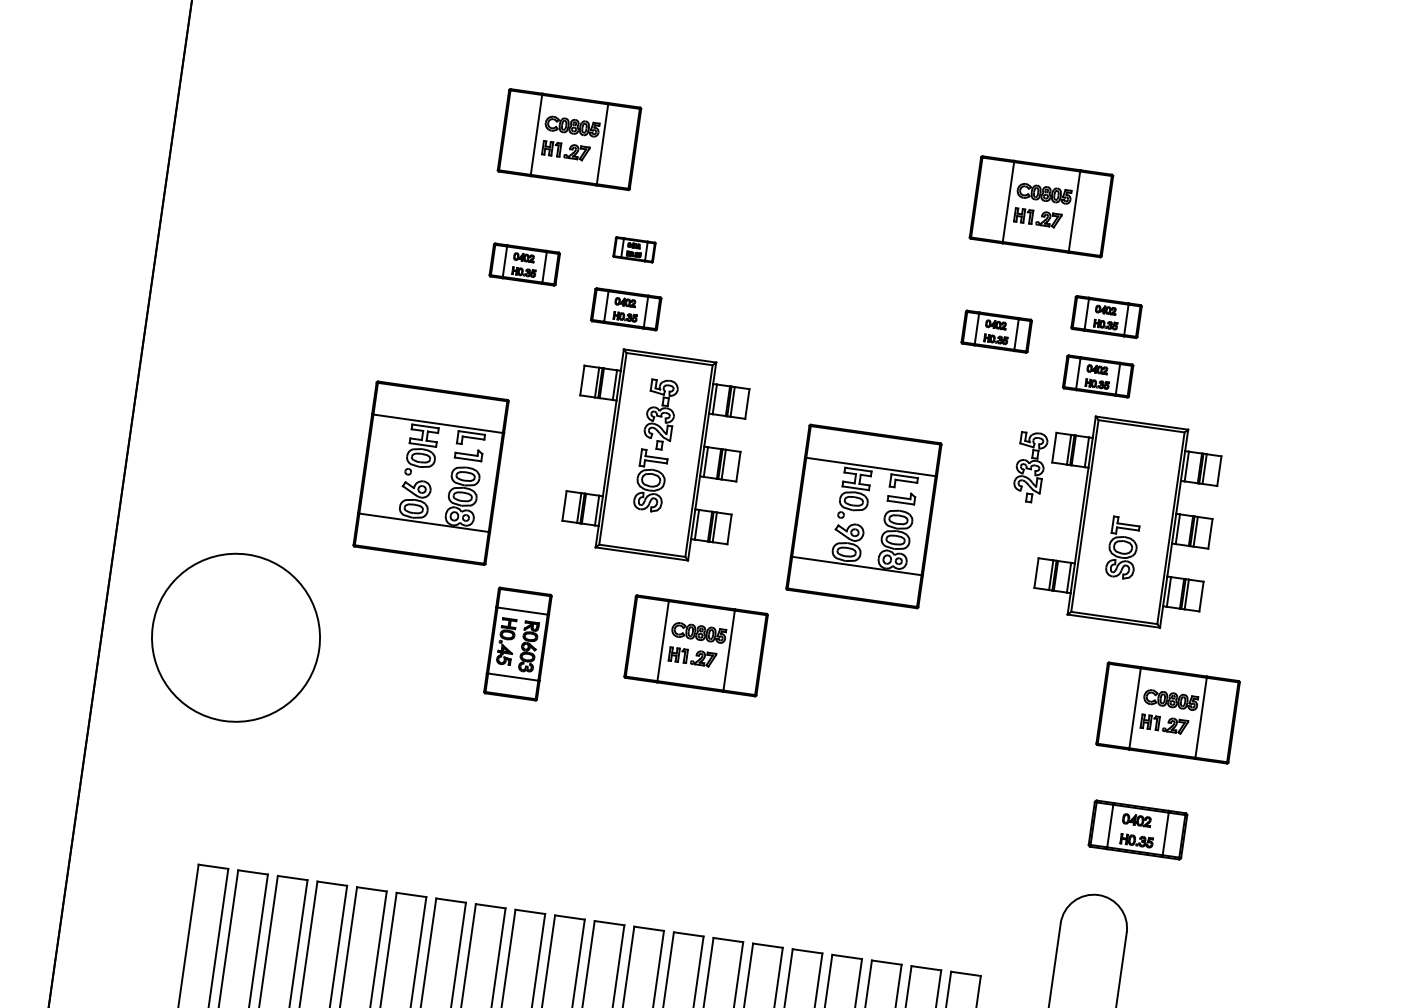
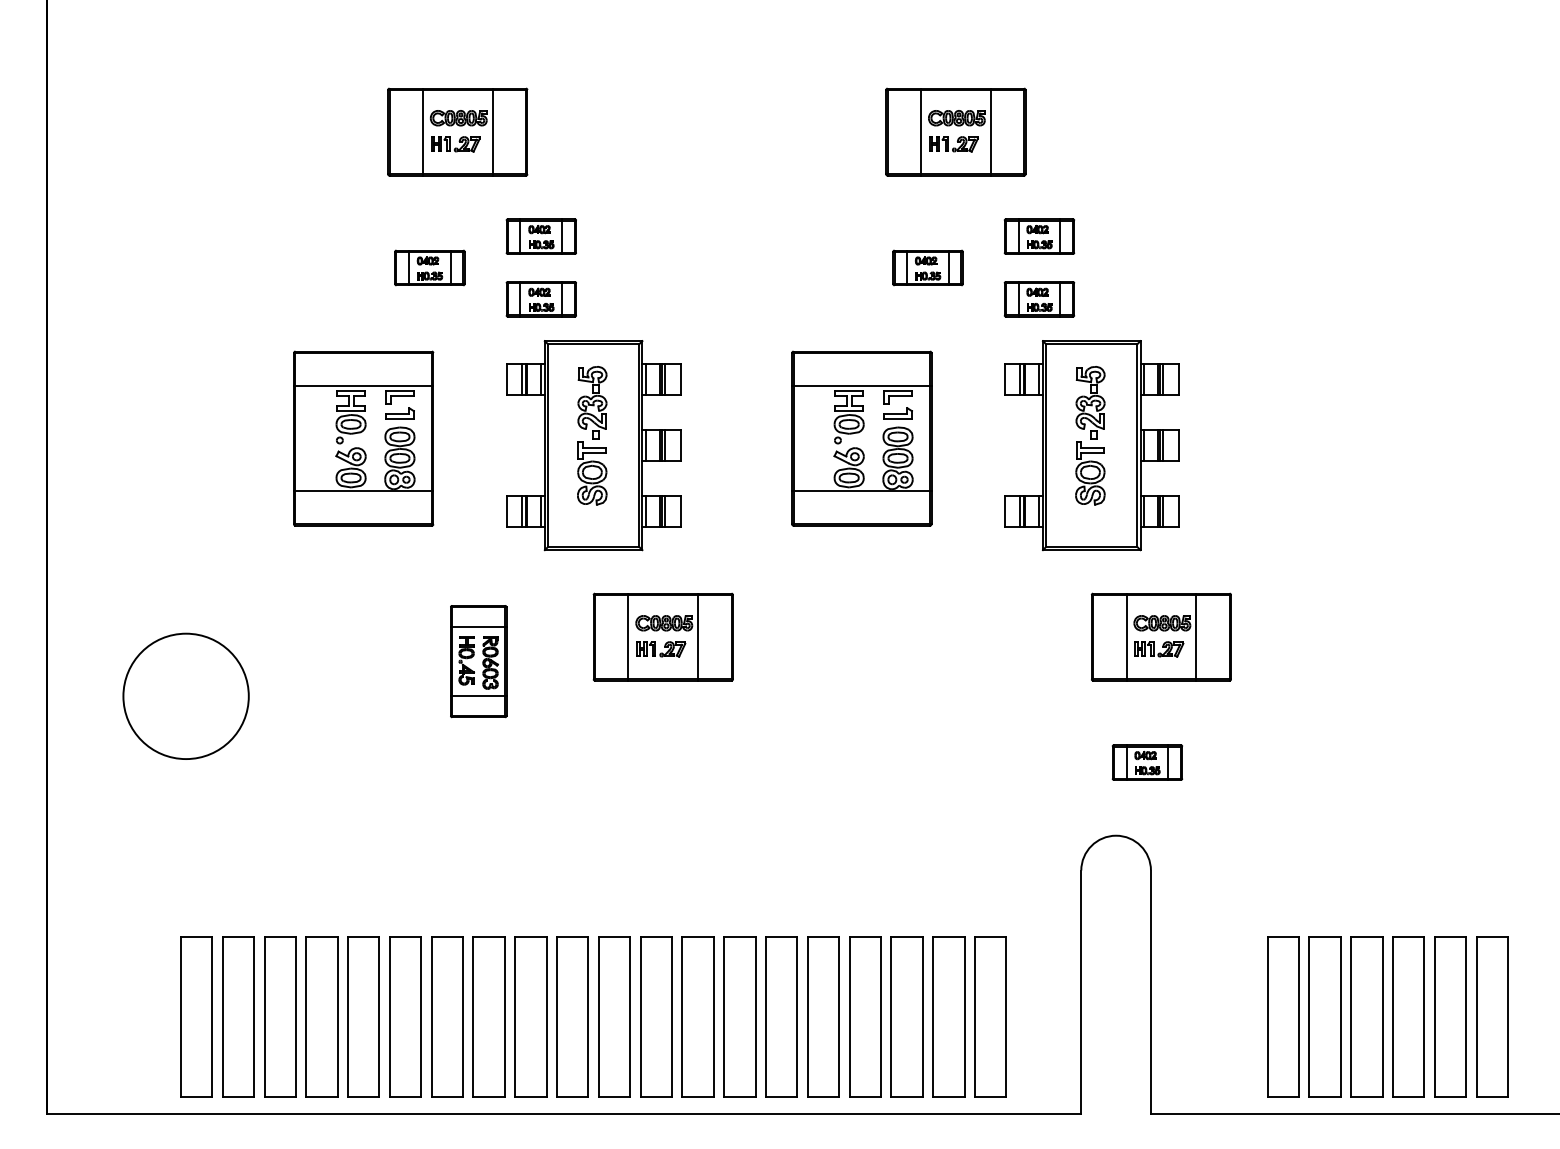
part: (633, 249) -> (540, 236), size x1.67
part: (1030, 466) -> (1090, 402), moved
part: (430, 473) -> (363, 438), moved
part: (863, 516) -> (861, 438), moved
circle: (235, 636) -> (185, 695), size x0.71
part: (1138, 829) -> (1147, 762), size x0.71

